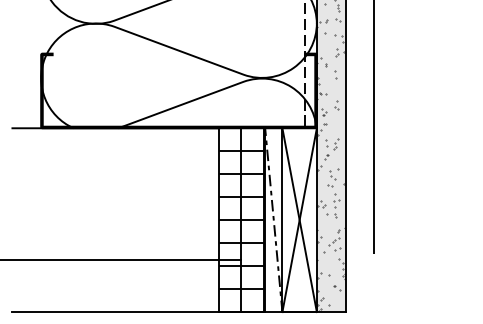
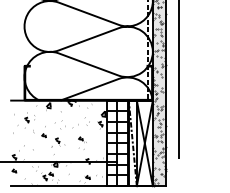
hatch: (116, 218) -> (59, 142), added

